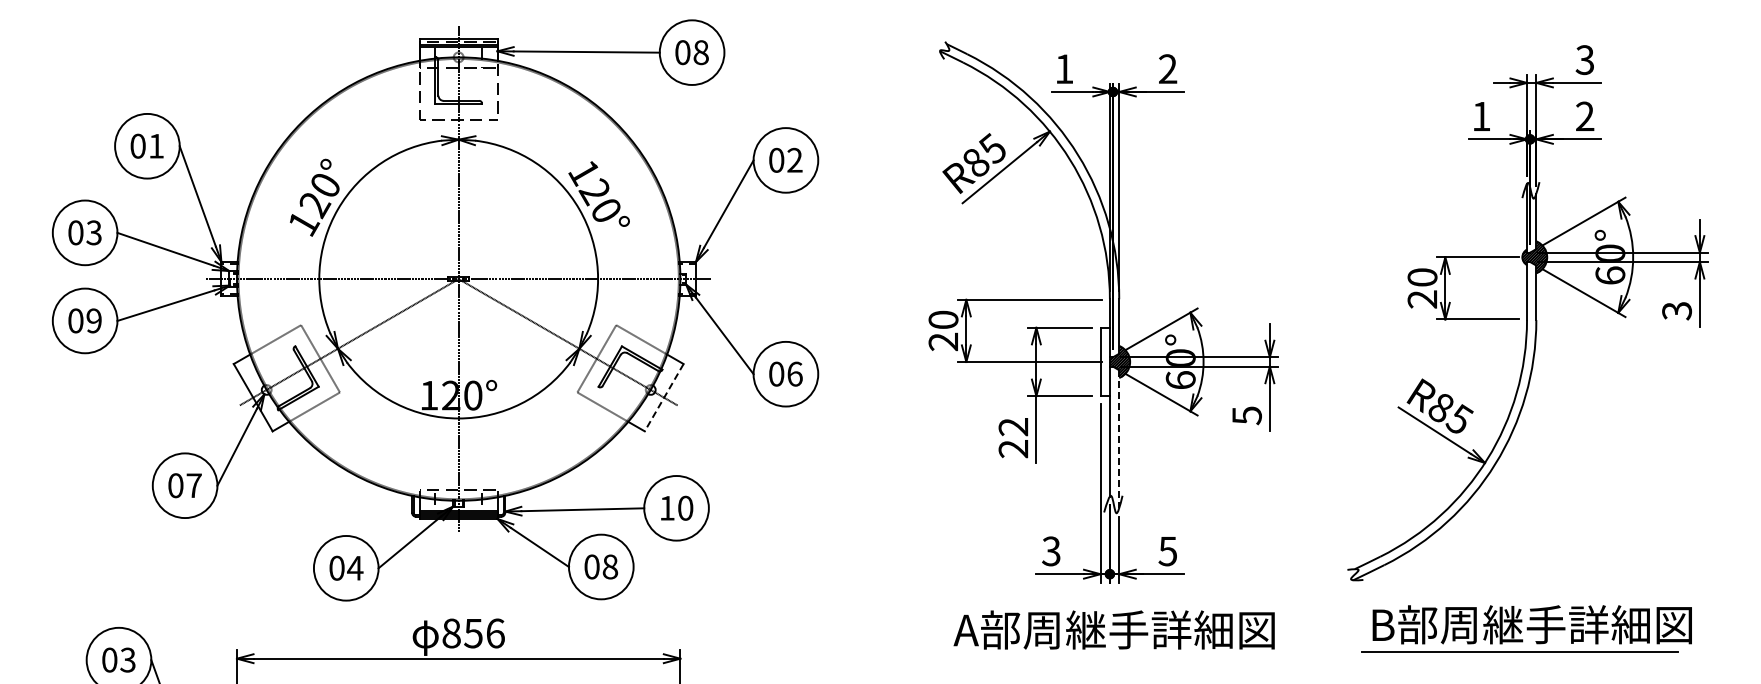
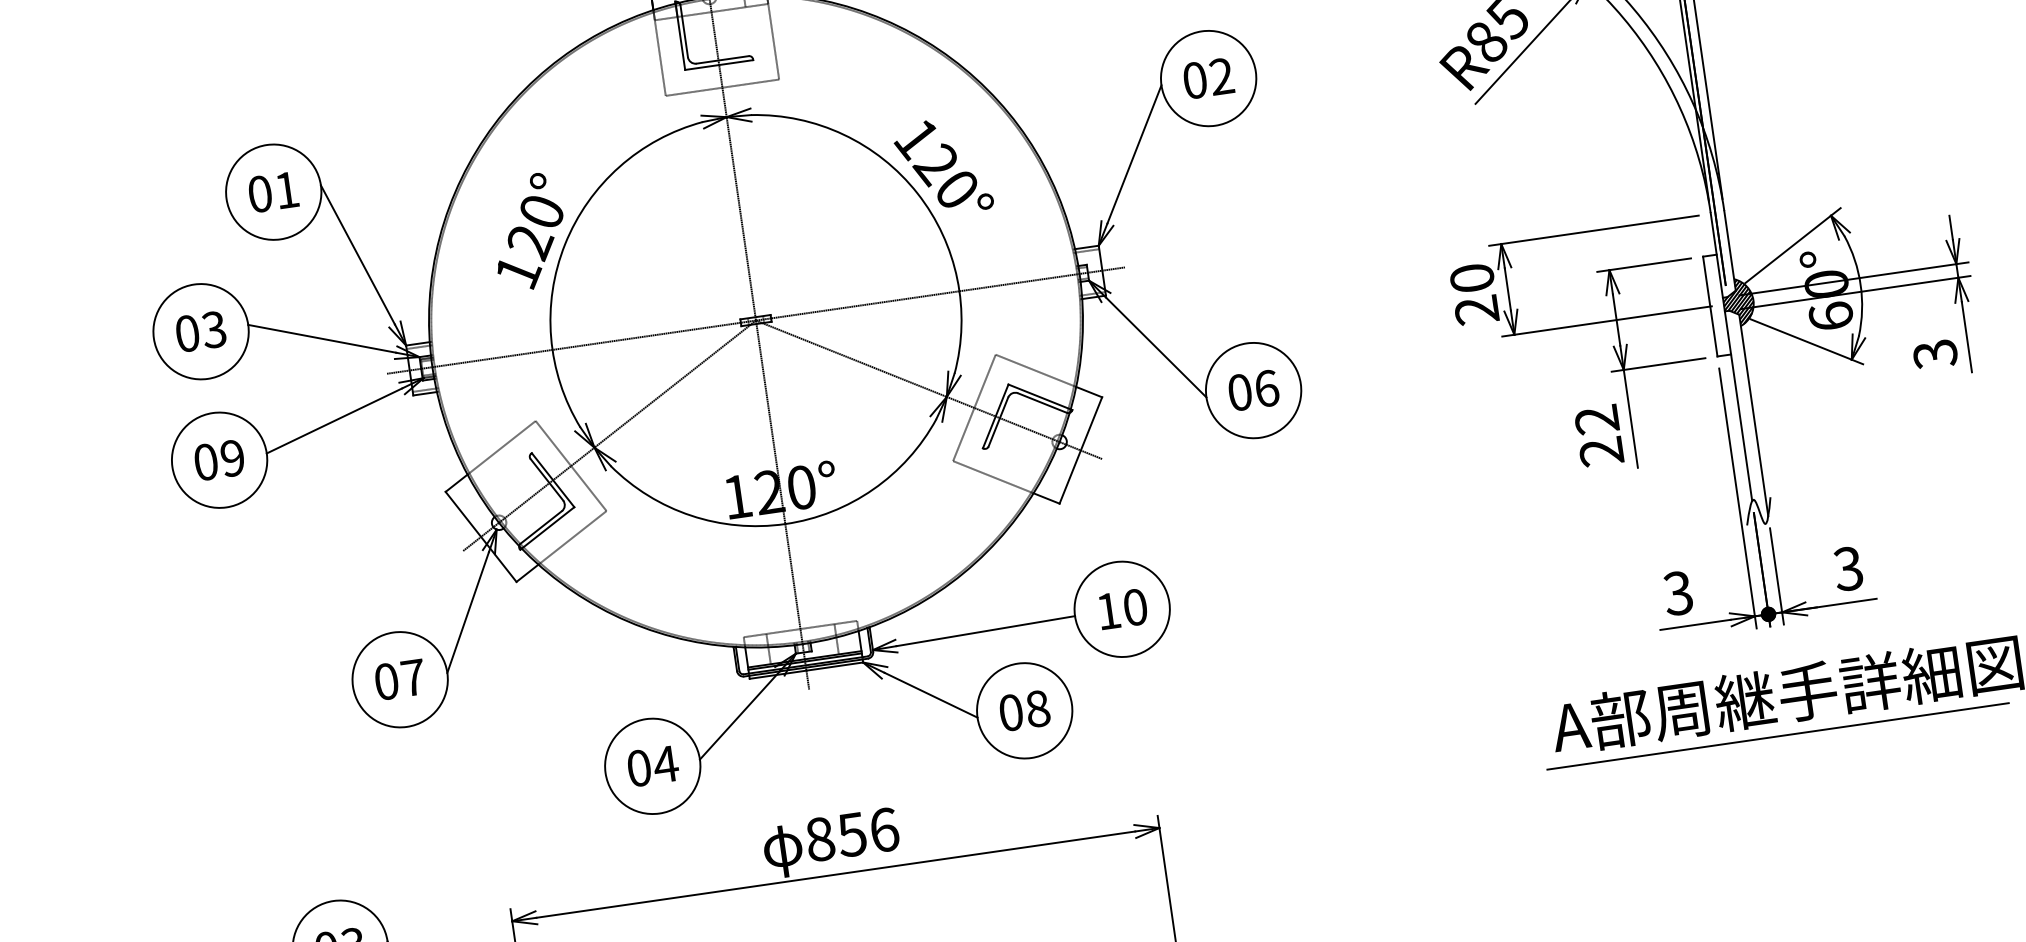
line: (664, 397) -> (1081, 450), dashed -> solid
text: (1246, 415) -> (1934, 353), 5 -> 3
line: (1119, 439) -> (1754, 415), dashed -> solid
text: (1167, 550) -> (1847, 567), 5 -> 3
line: (1104, 657) -> (1778, 737), added

